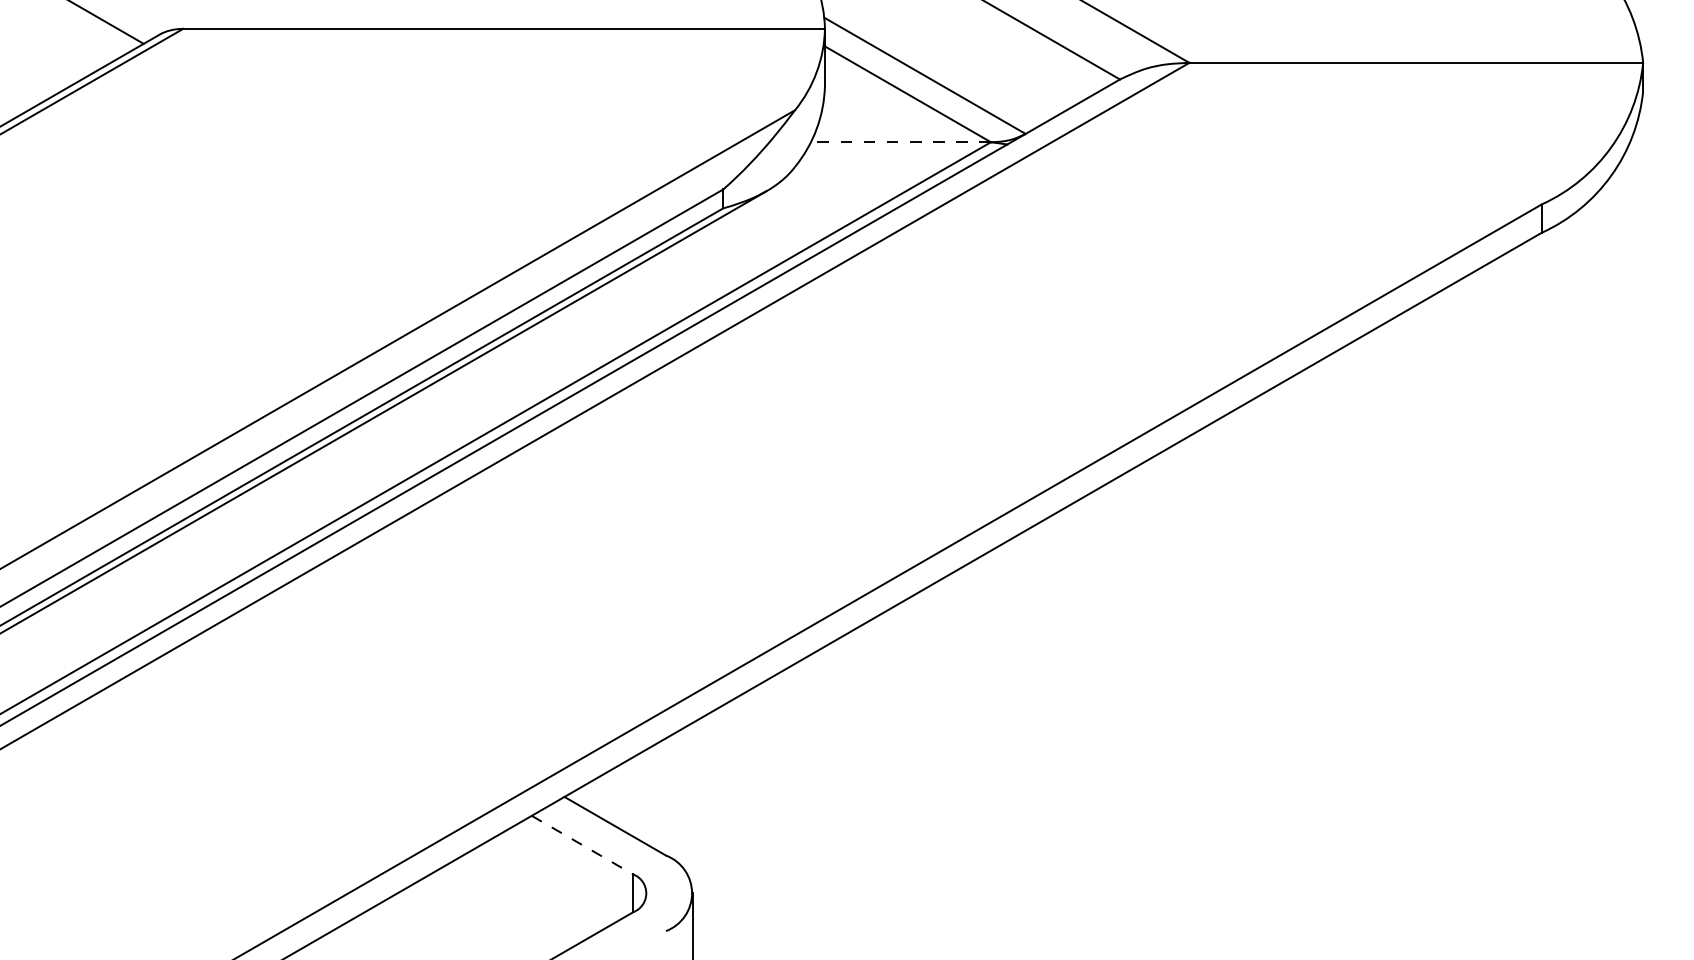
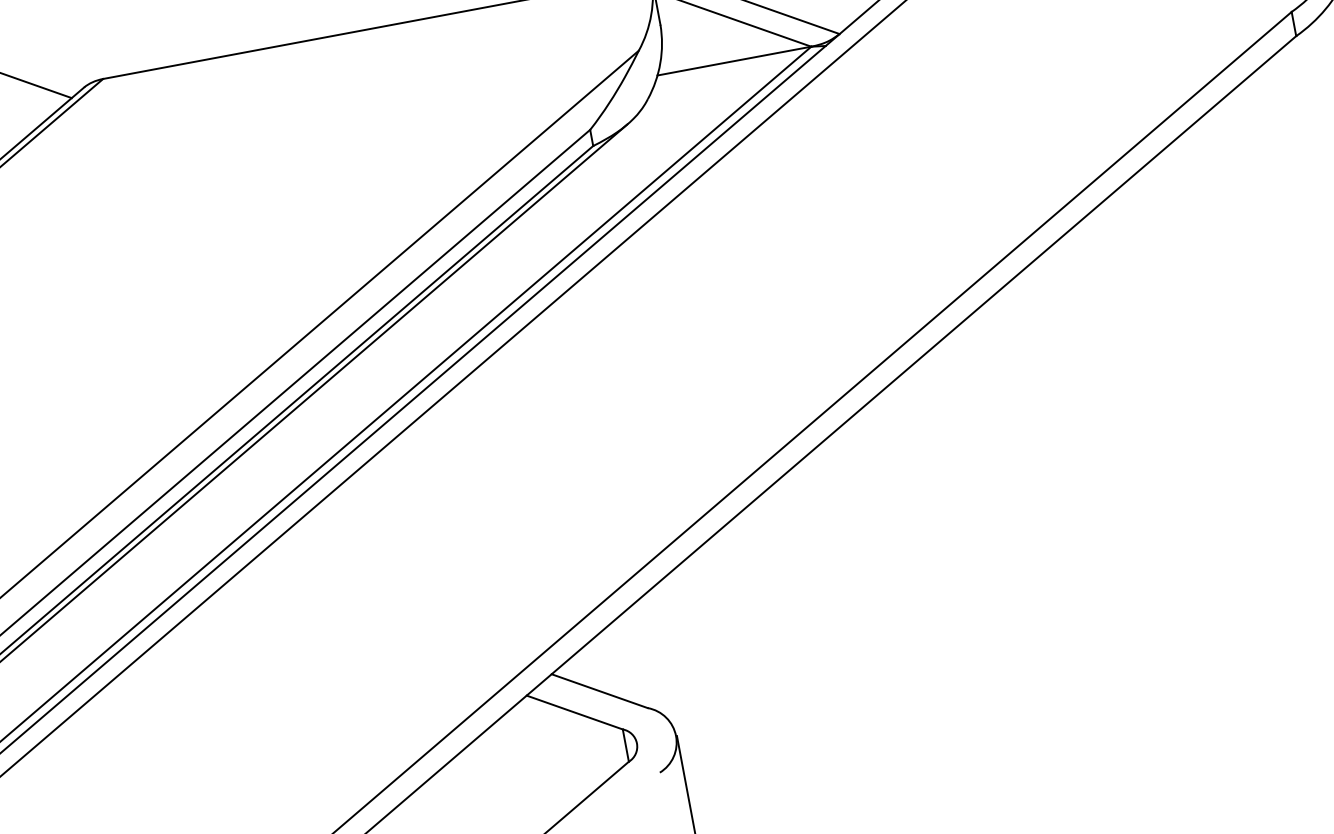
line: (900, 142) -> (734, 61), dashed -> solid
line: (582, 845) -> (574, 712), dashed -> solid

